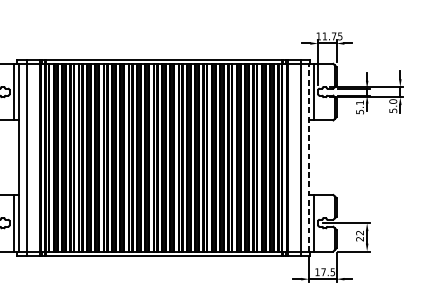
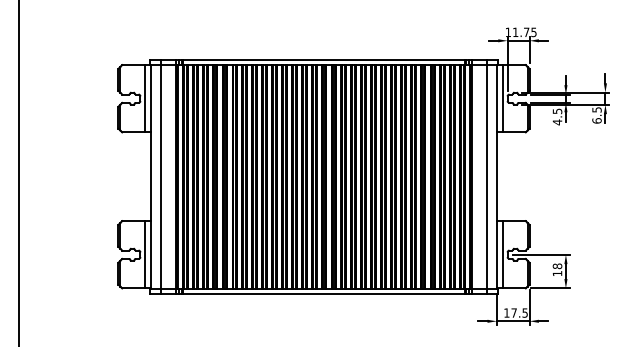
text: (392, 106) -> (596, 115), 5.0 -> 6.5
text: (360, 107) -> (557, 116), 5.1 -> 4.5
line: (308, 157) -> (496, 176), dashed -> solid
text: (360, 235) -> (557, 269), 22 -> 18

